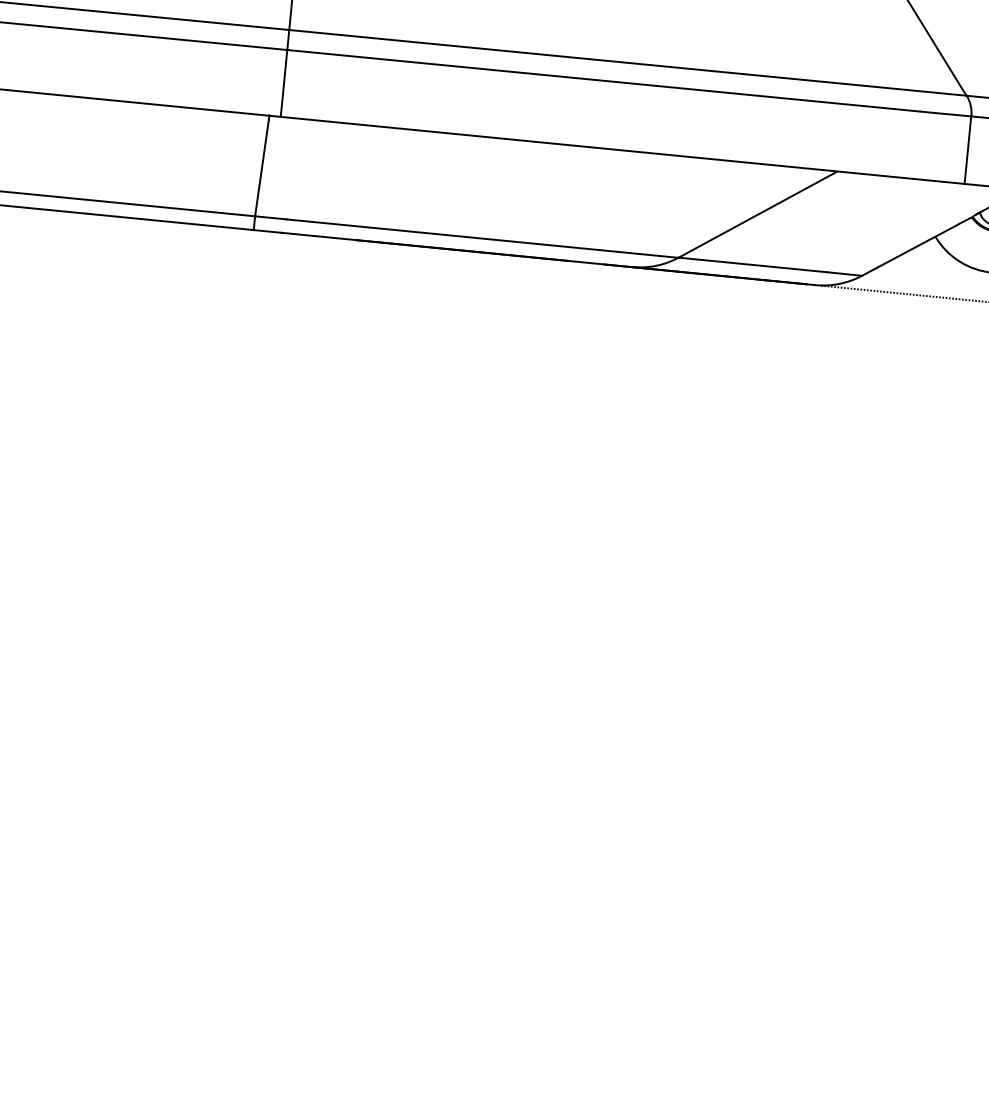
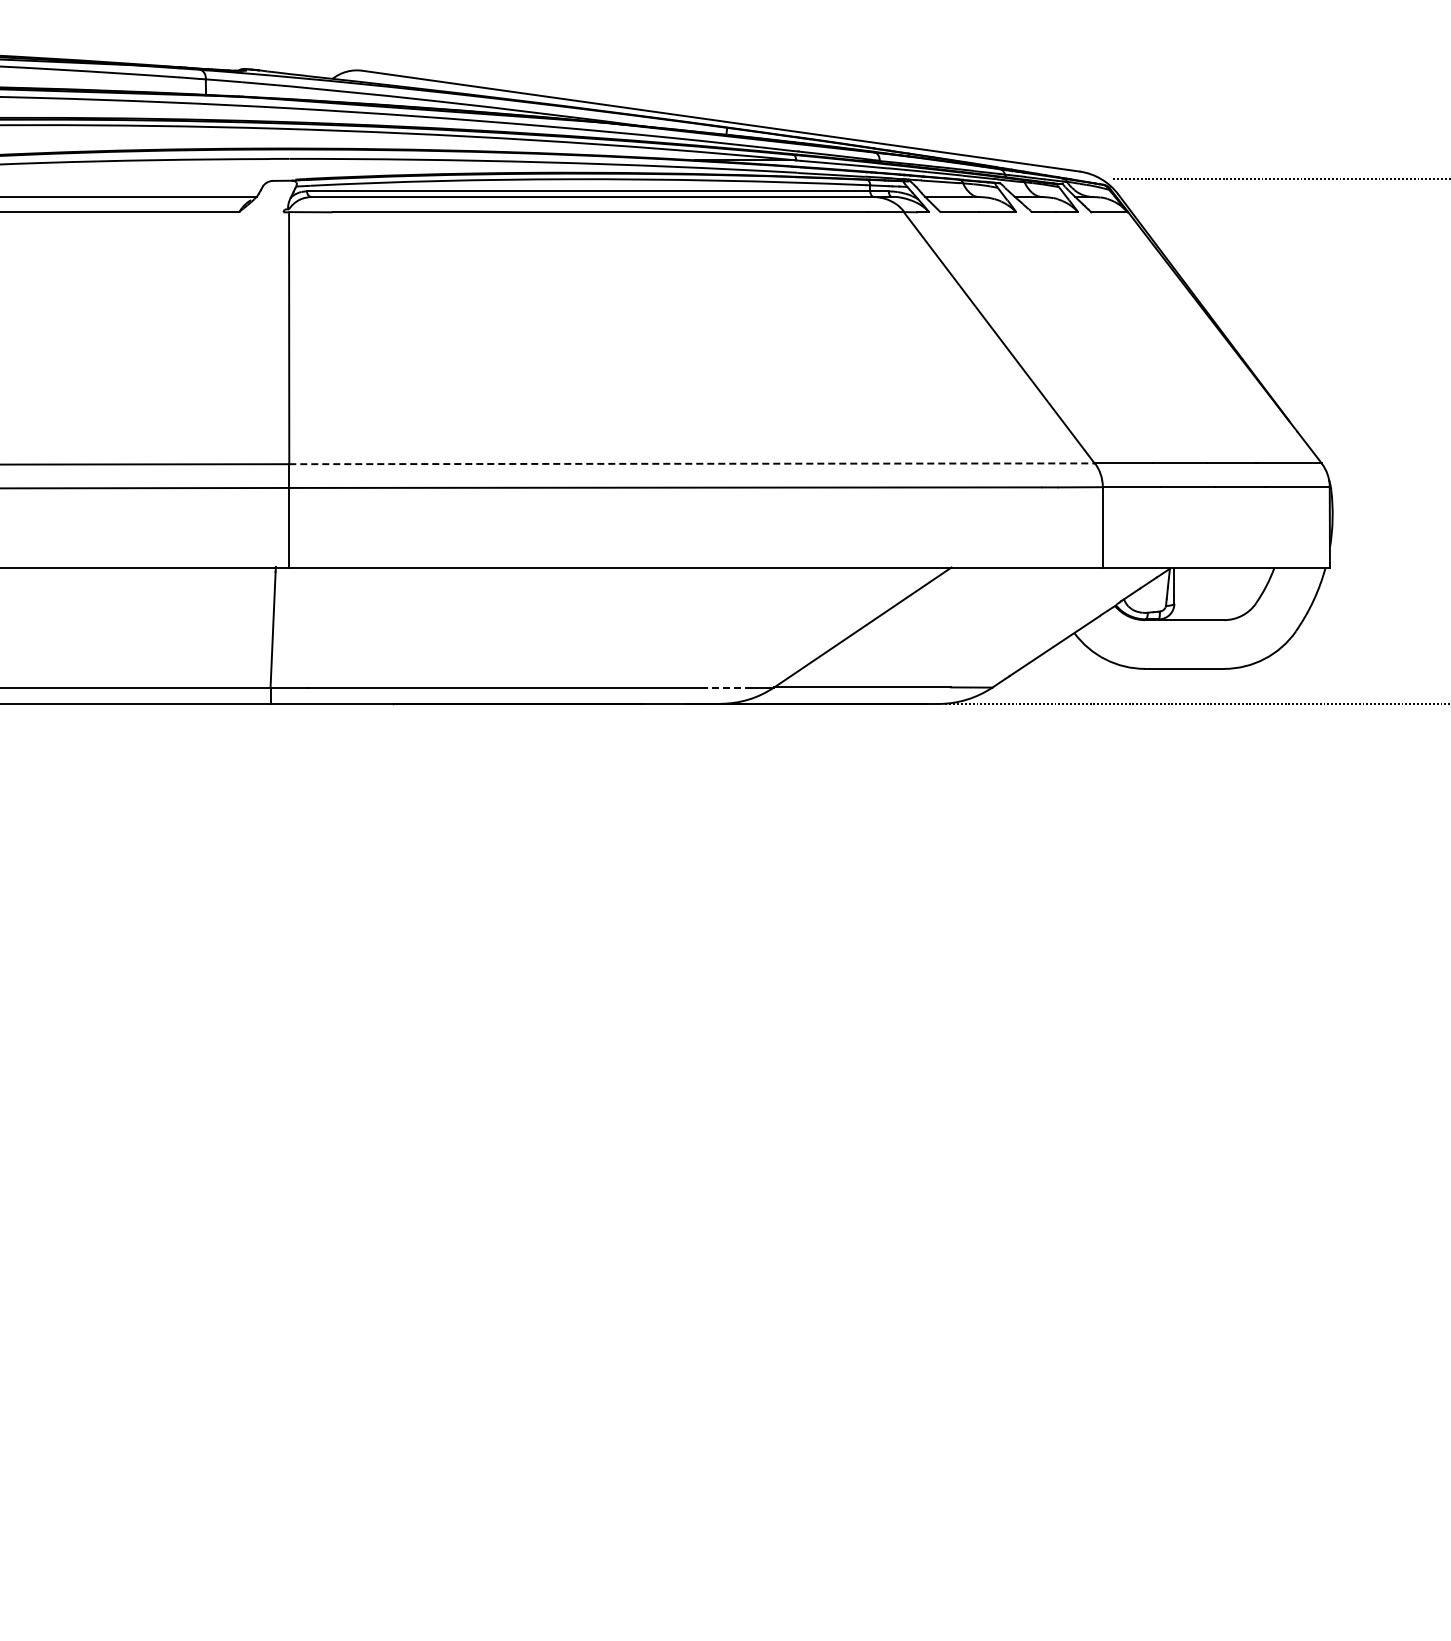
line: (628, 62) -> (692, 463), solid -> dashed
line: (639, 253) -> (727, 687), solid -> dashed

